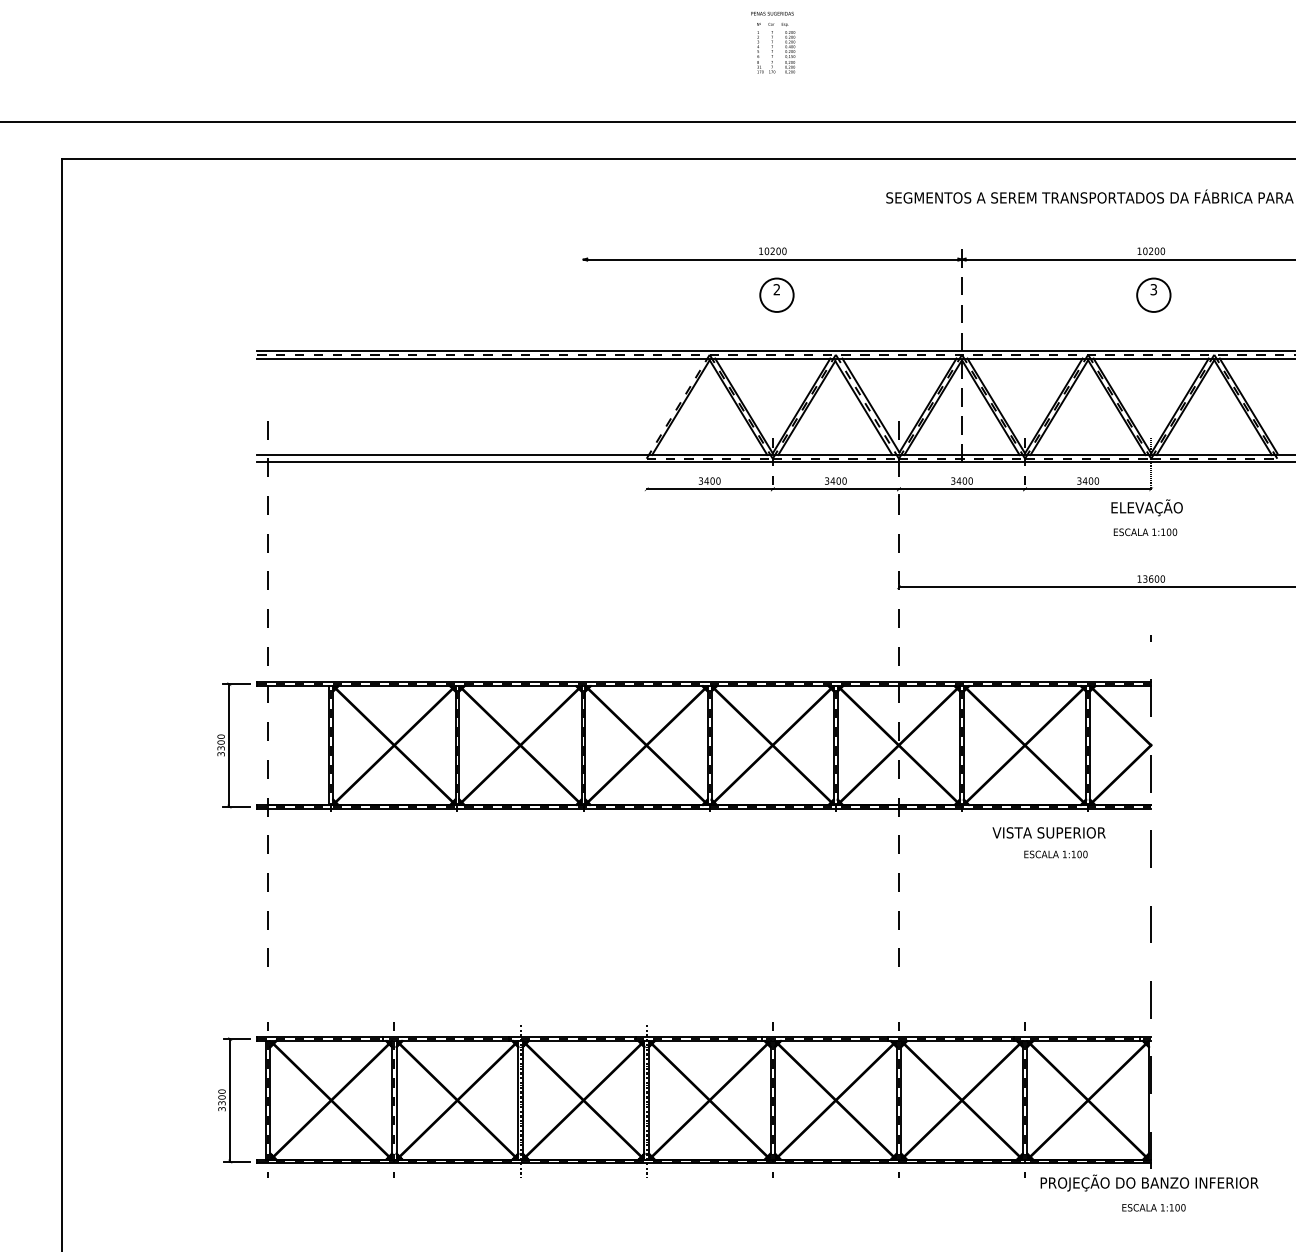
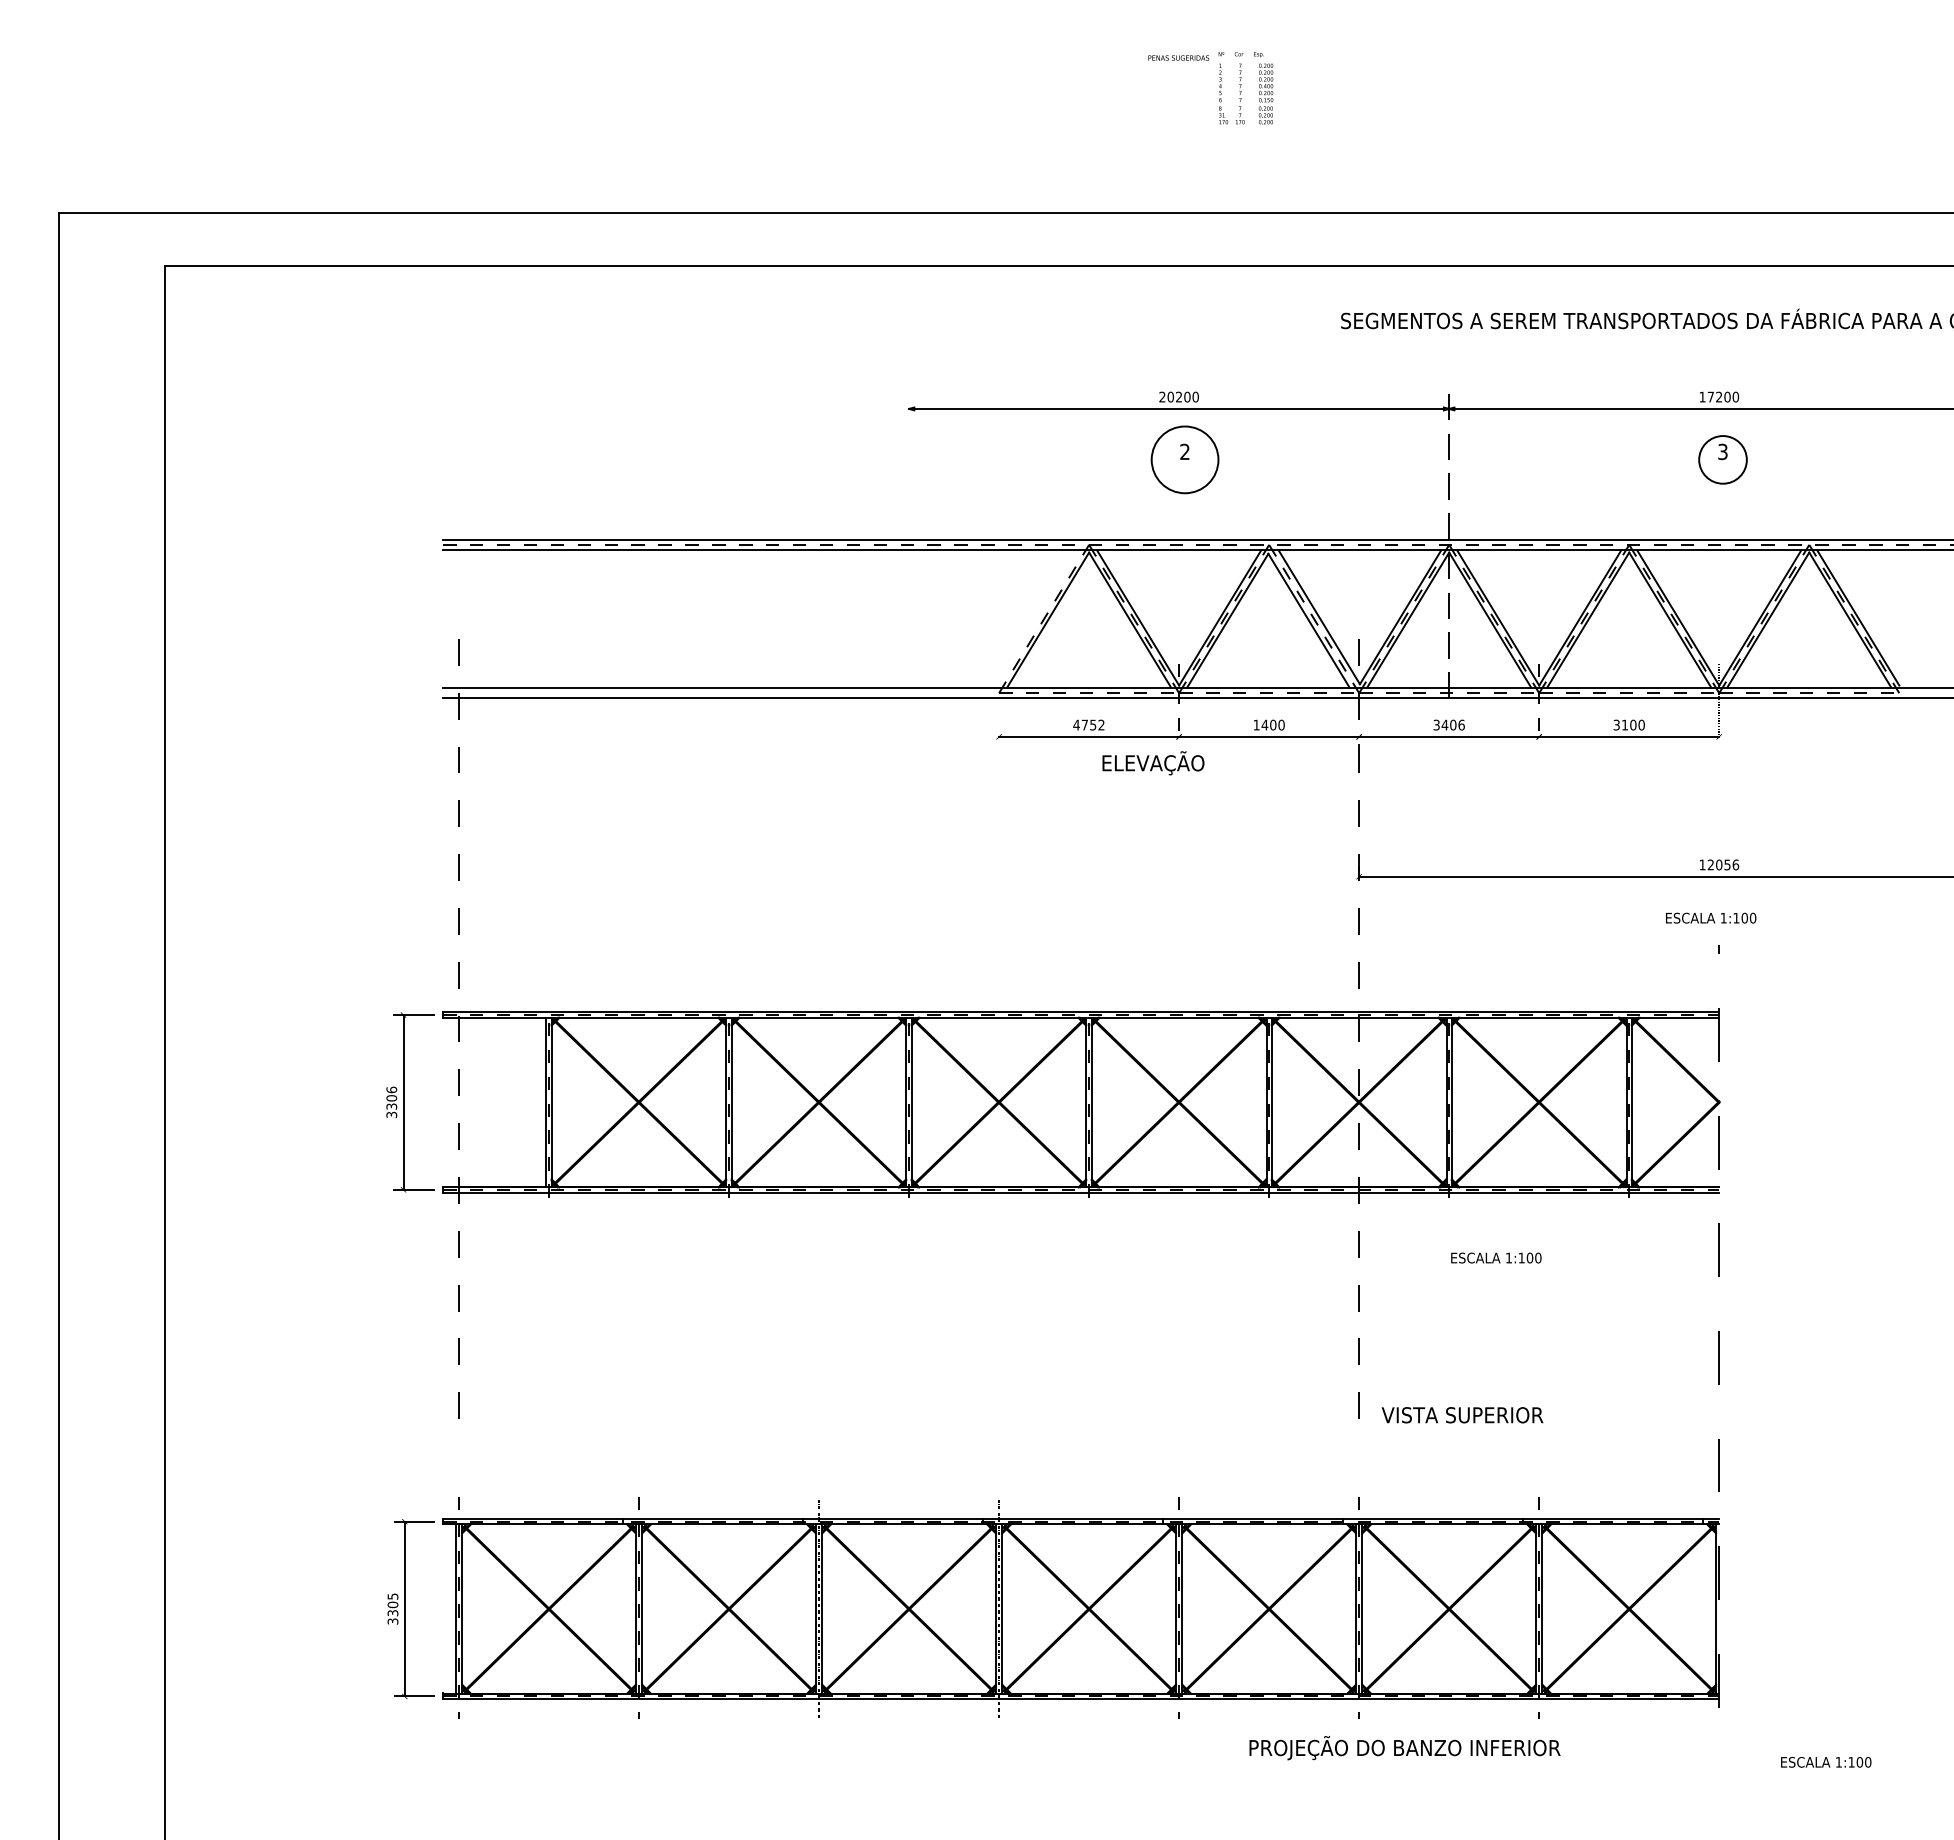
text: (775, 48) -> (1245, 88), moved
text: (761, 250) -> (1162, 396), 10200 -> 20200
text: (1145, 250) -> (1710, 396), 10200 -> 17200
circle: (776, 295) -> (1184, 459), size x1.4
text: (709, 480) -> (1088, 724), 3400 -> 4752
text: (826, 480) -> (1256, 724), 3400 -> 1400
text: (970, 480) -> (1461, 724), 3400 -> 3406
text: (1084, 480) -> (1624, 724), 3400 -> 3100
text: (1147, 507) -> (1153, 763), moved
text: (1145, 531) -> (1711, 917), moved
text: (1154, 578) -> (1723, 864), 13600 -> 12056
text: (220, 736) -> (391, 1089), 3300 -> 3306
text: (1049, 833) -> (1462, 1415), moved
text: (1056, 854) -> (1496, 1257), moved
text: (221, 1091) -> (392, 1596), 3300 -> 3305
text: (1149, 1183) -> (1404, 1748), moved
text: (1154, 1207) -> (1826, 1761), moved

